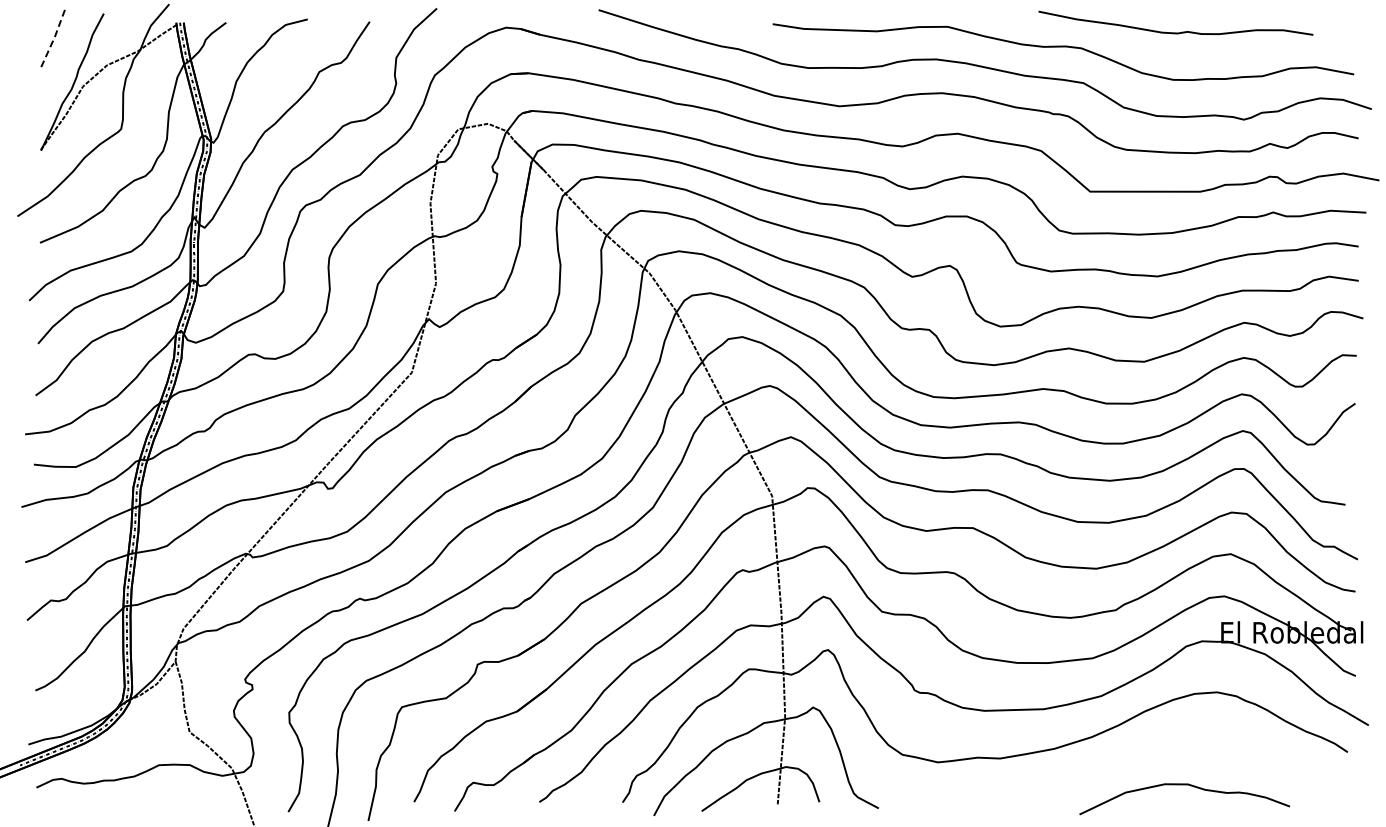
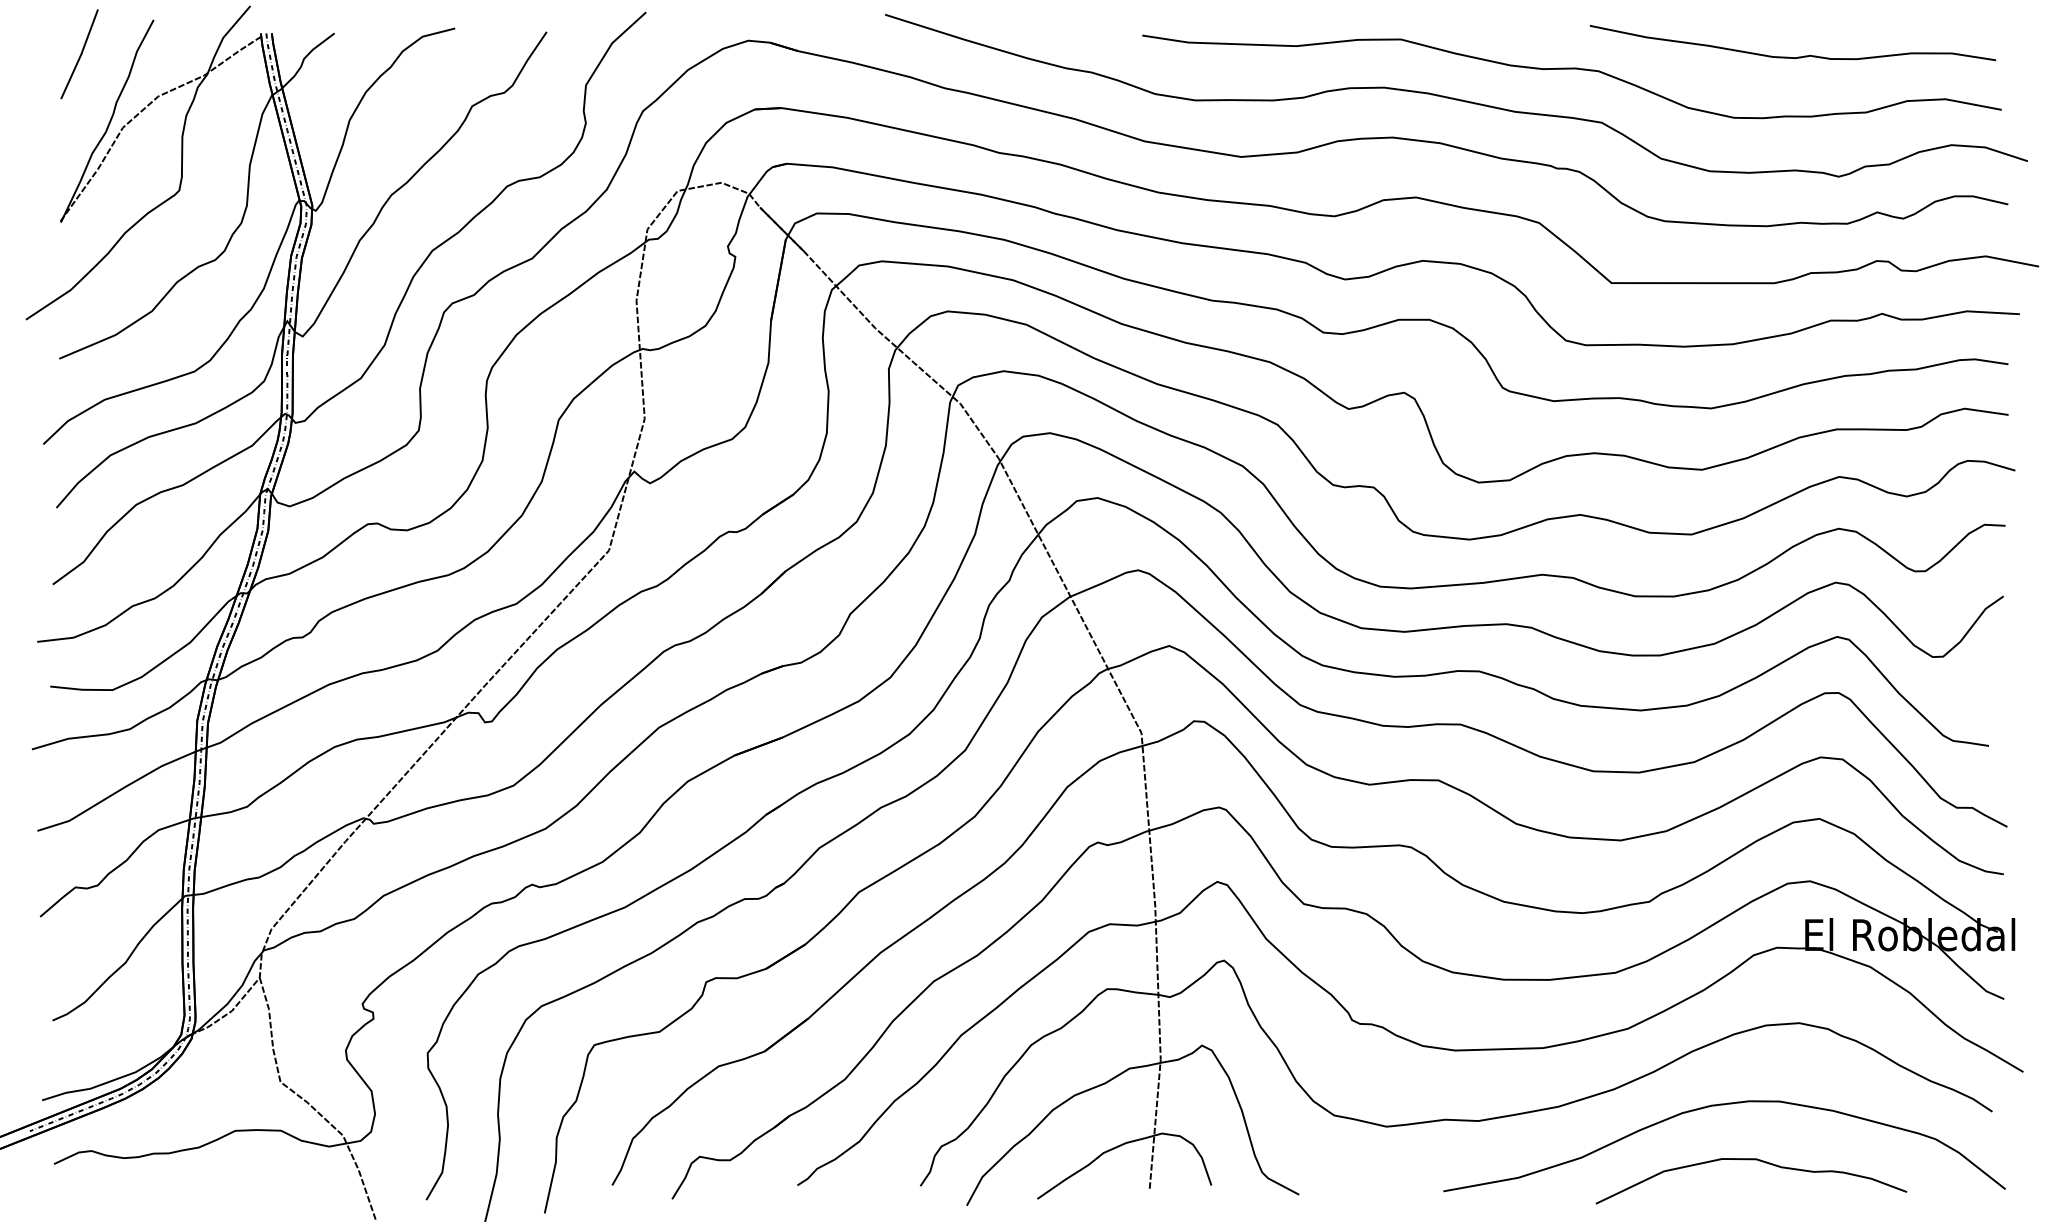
curve: (1175, 32) -> (1792, 56), moved
line: (54, 36) -> (80, 53), dashed -> solid
curve: (1166, 748) -> (1724, 1106), added

